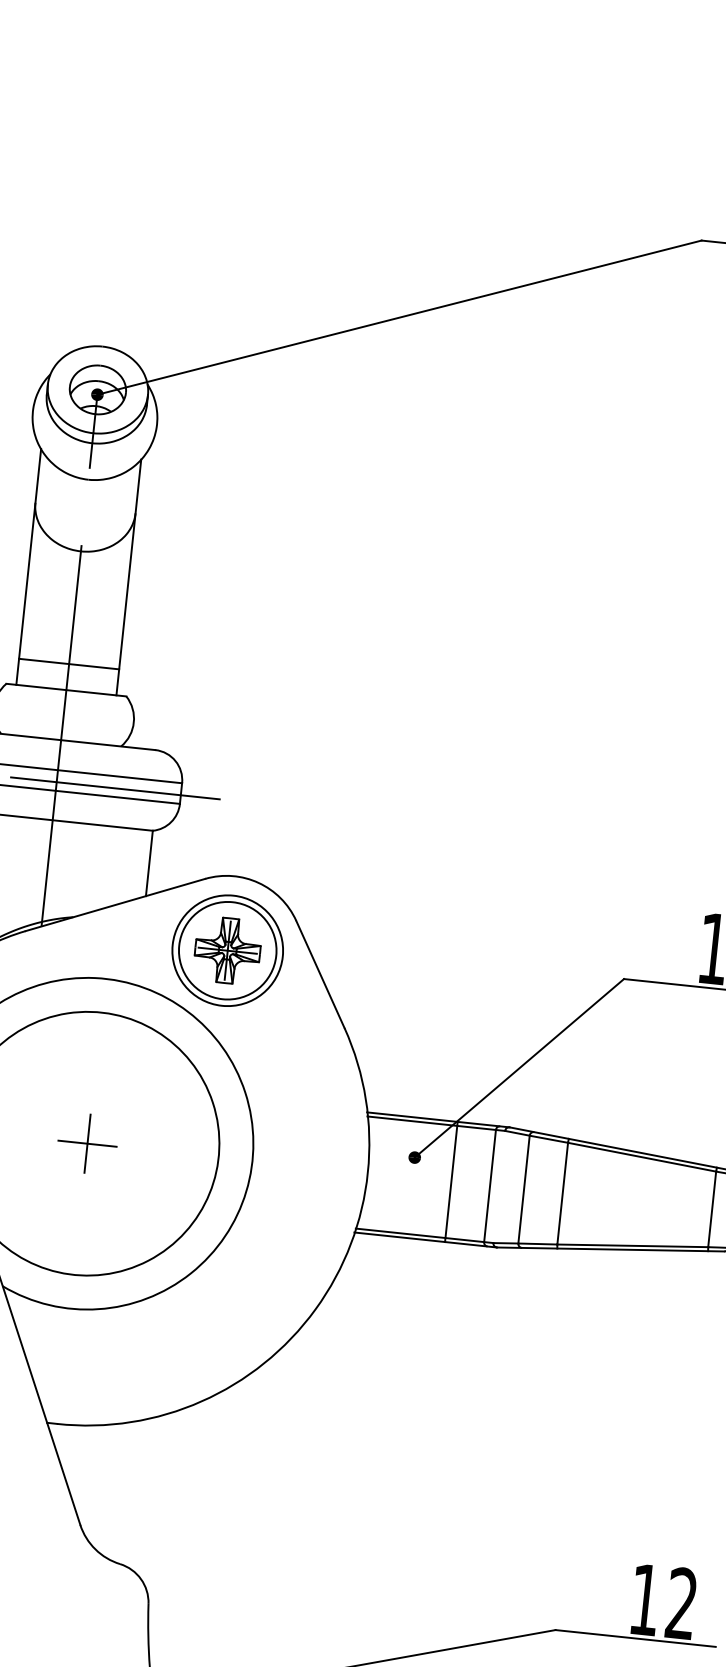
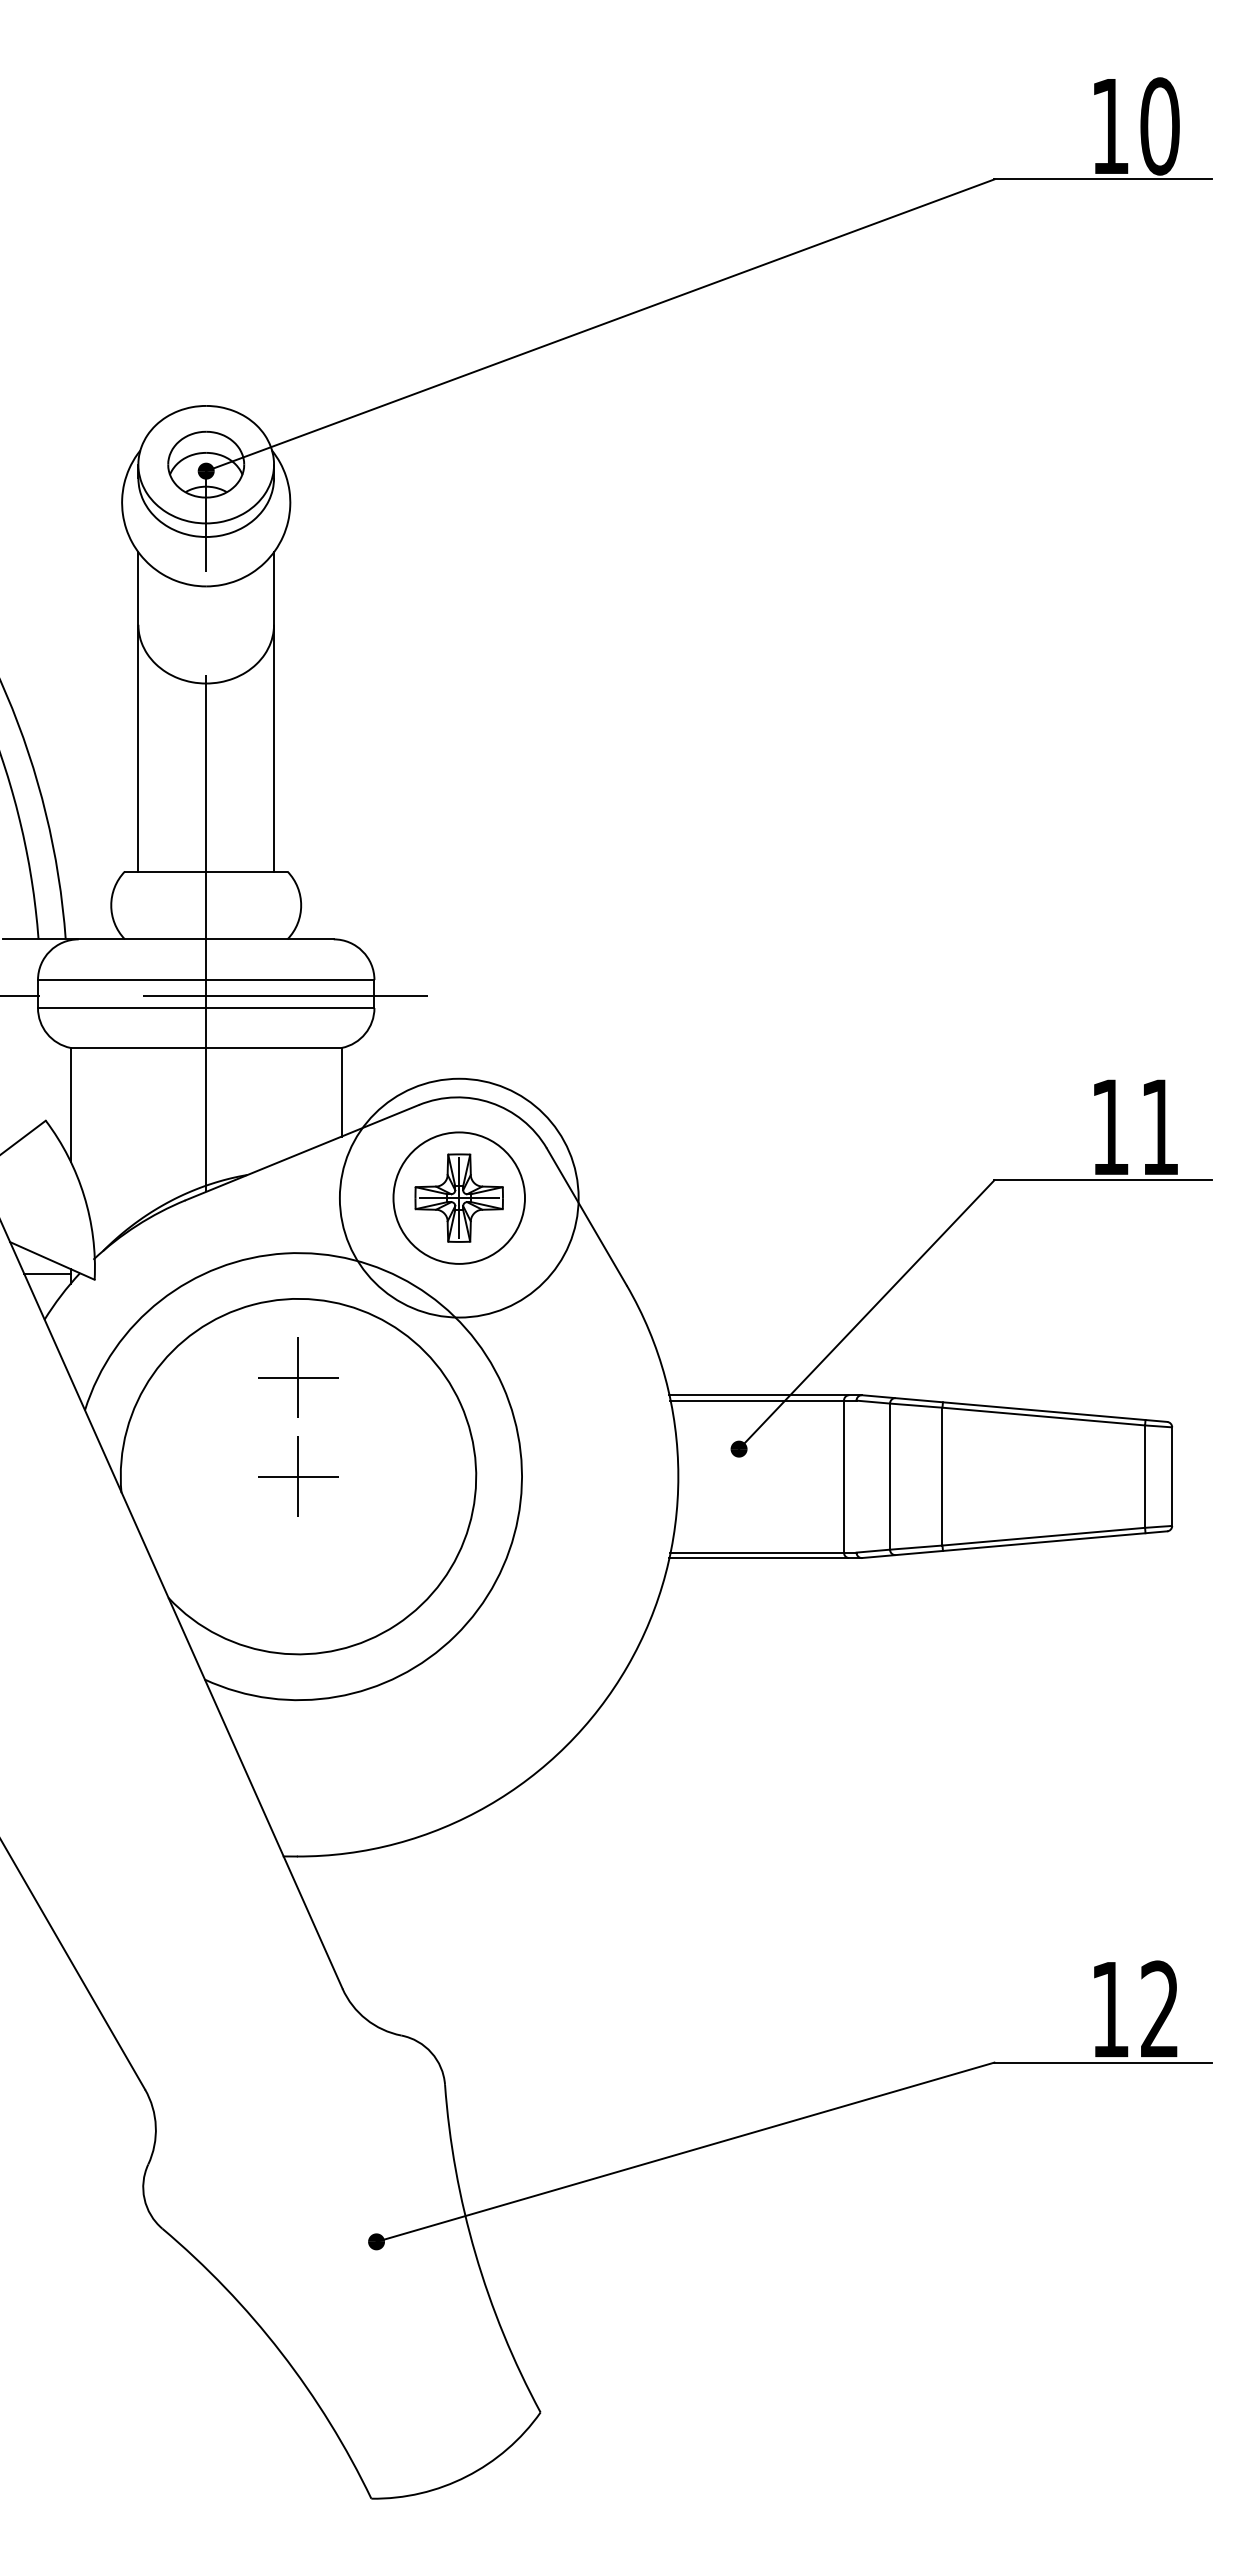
line: (69, 664) -> (206, 836), removed
circle: (227, 950) -> (458, 1197), size x1.6
part: (95, 1070) -> (298, 1377), added
line: (451, 1181) -> (791, 1476), removed

